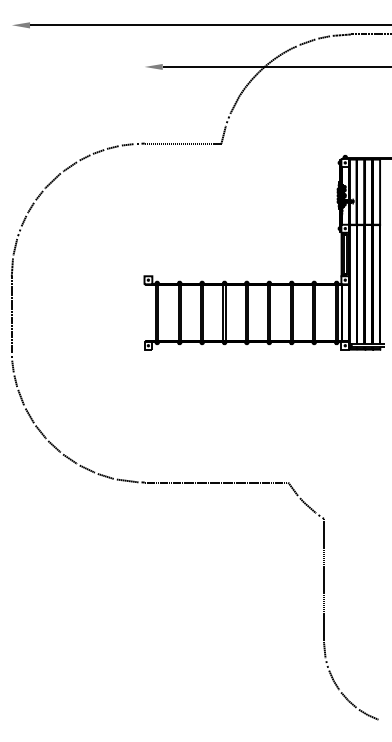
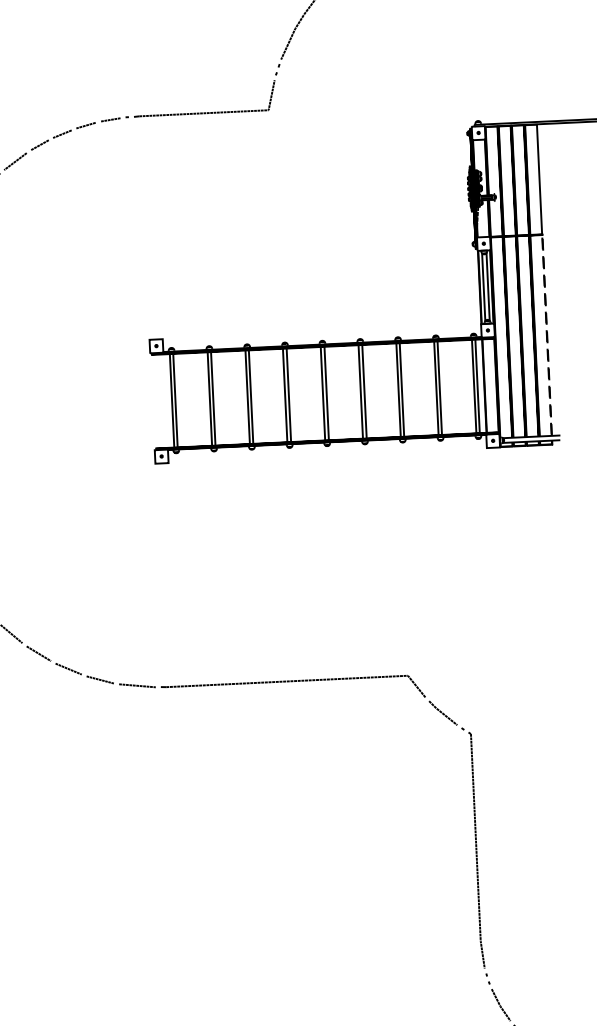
line: (380, 225) -> (542, 235), solid -> dashed

